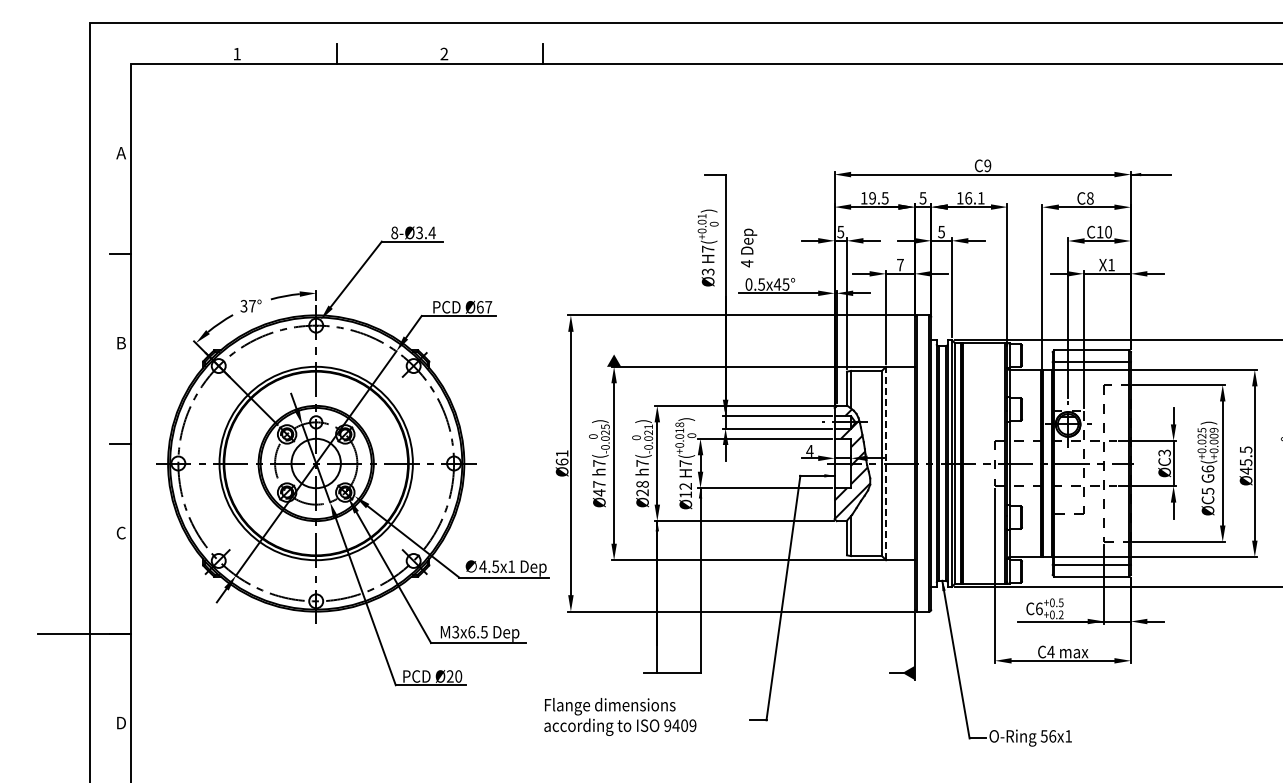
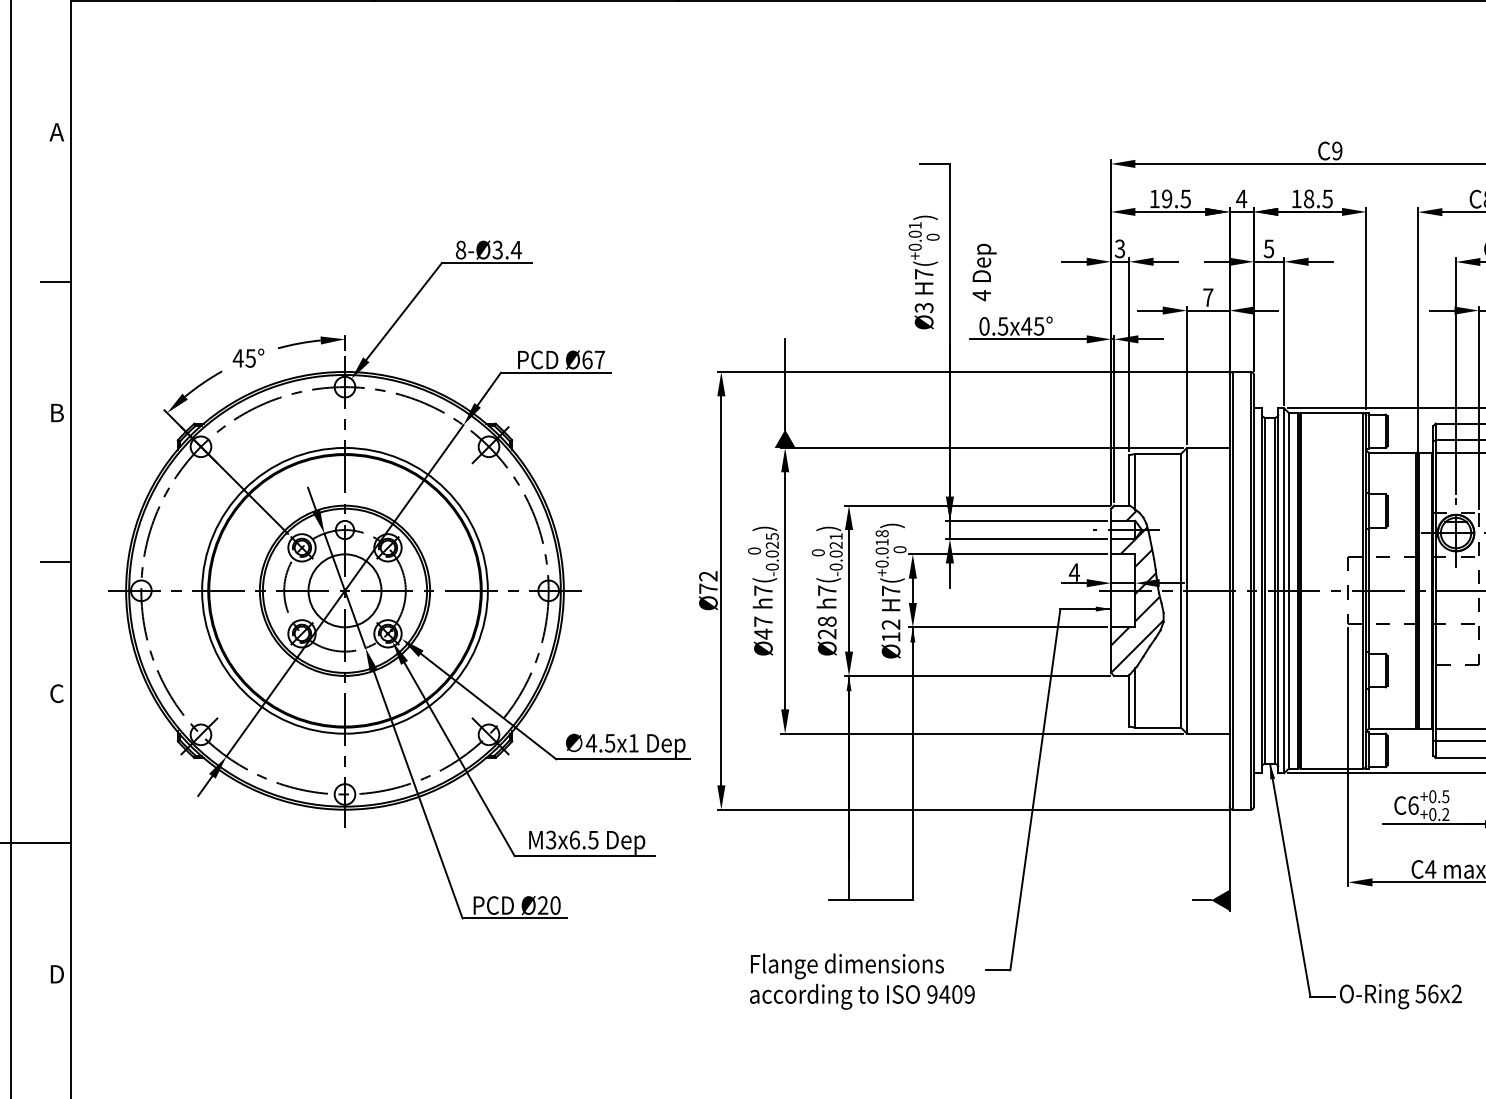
text: (922, 198) -> (1240, 199), 5 -> 4
text: (974, 198) -> (1317, 199), 16.1 -> 18.5
text: (840, 231) -> (1119, 248), 5 -> 3
text: (247, 305) -> (243, 357), 37° -> 45°
line: (614, 323) -> (785, 383), added
text: (561, 457) -> (707, 581), Ø61 -> Ø72
line: (886, 463) -> (1187, 590), dashed -> solid
text: (620, 716) -> (862, 980), moved
text: (1068, 736) -> (1456, 994), 56x1 -> 56x2

